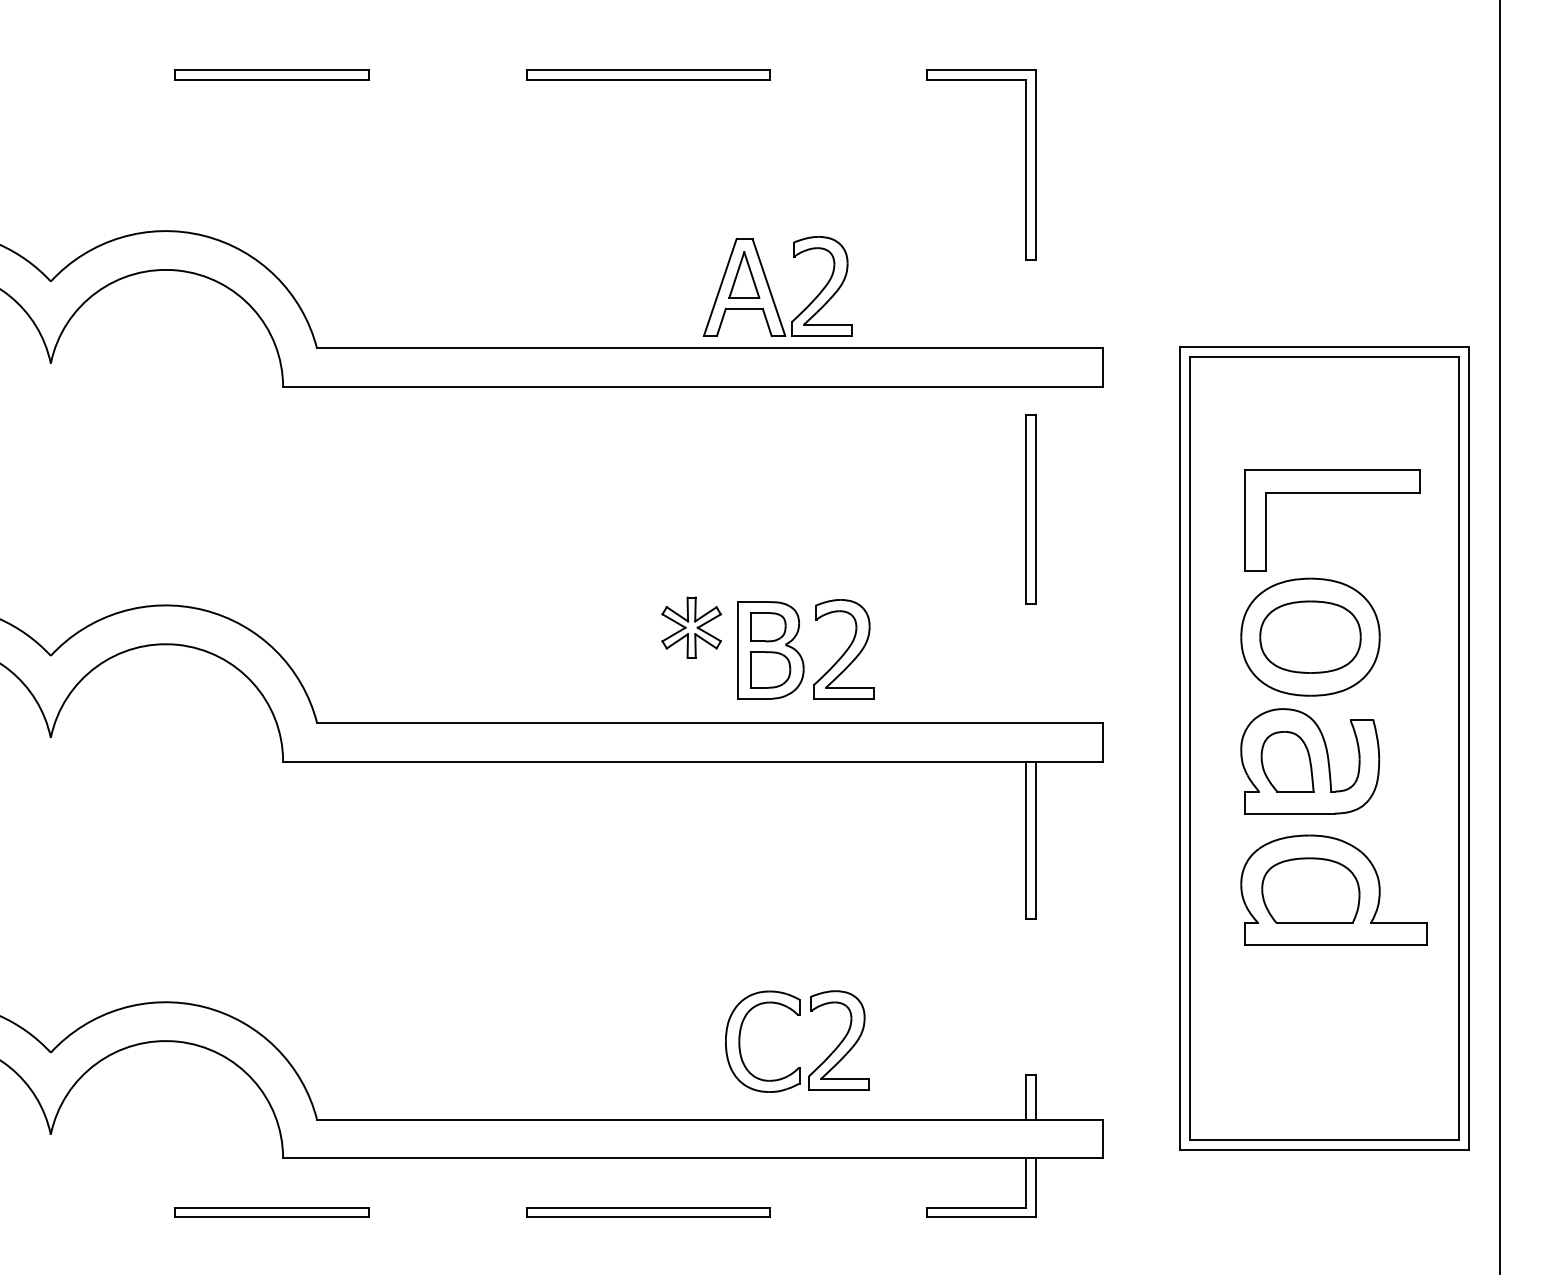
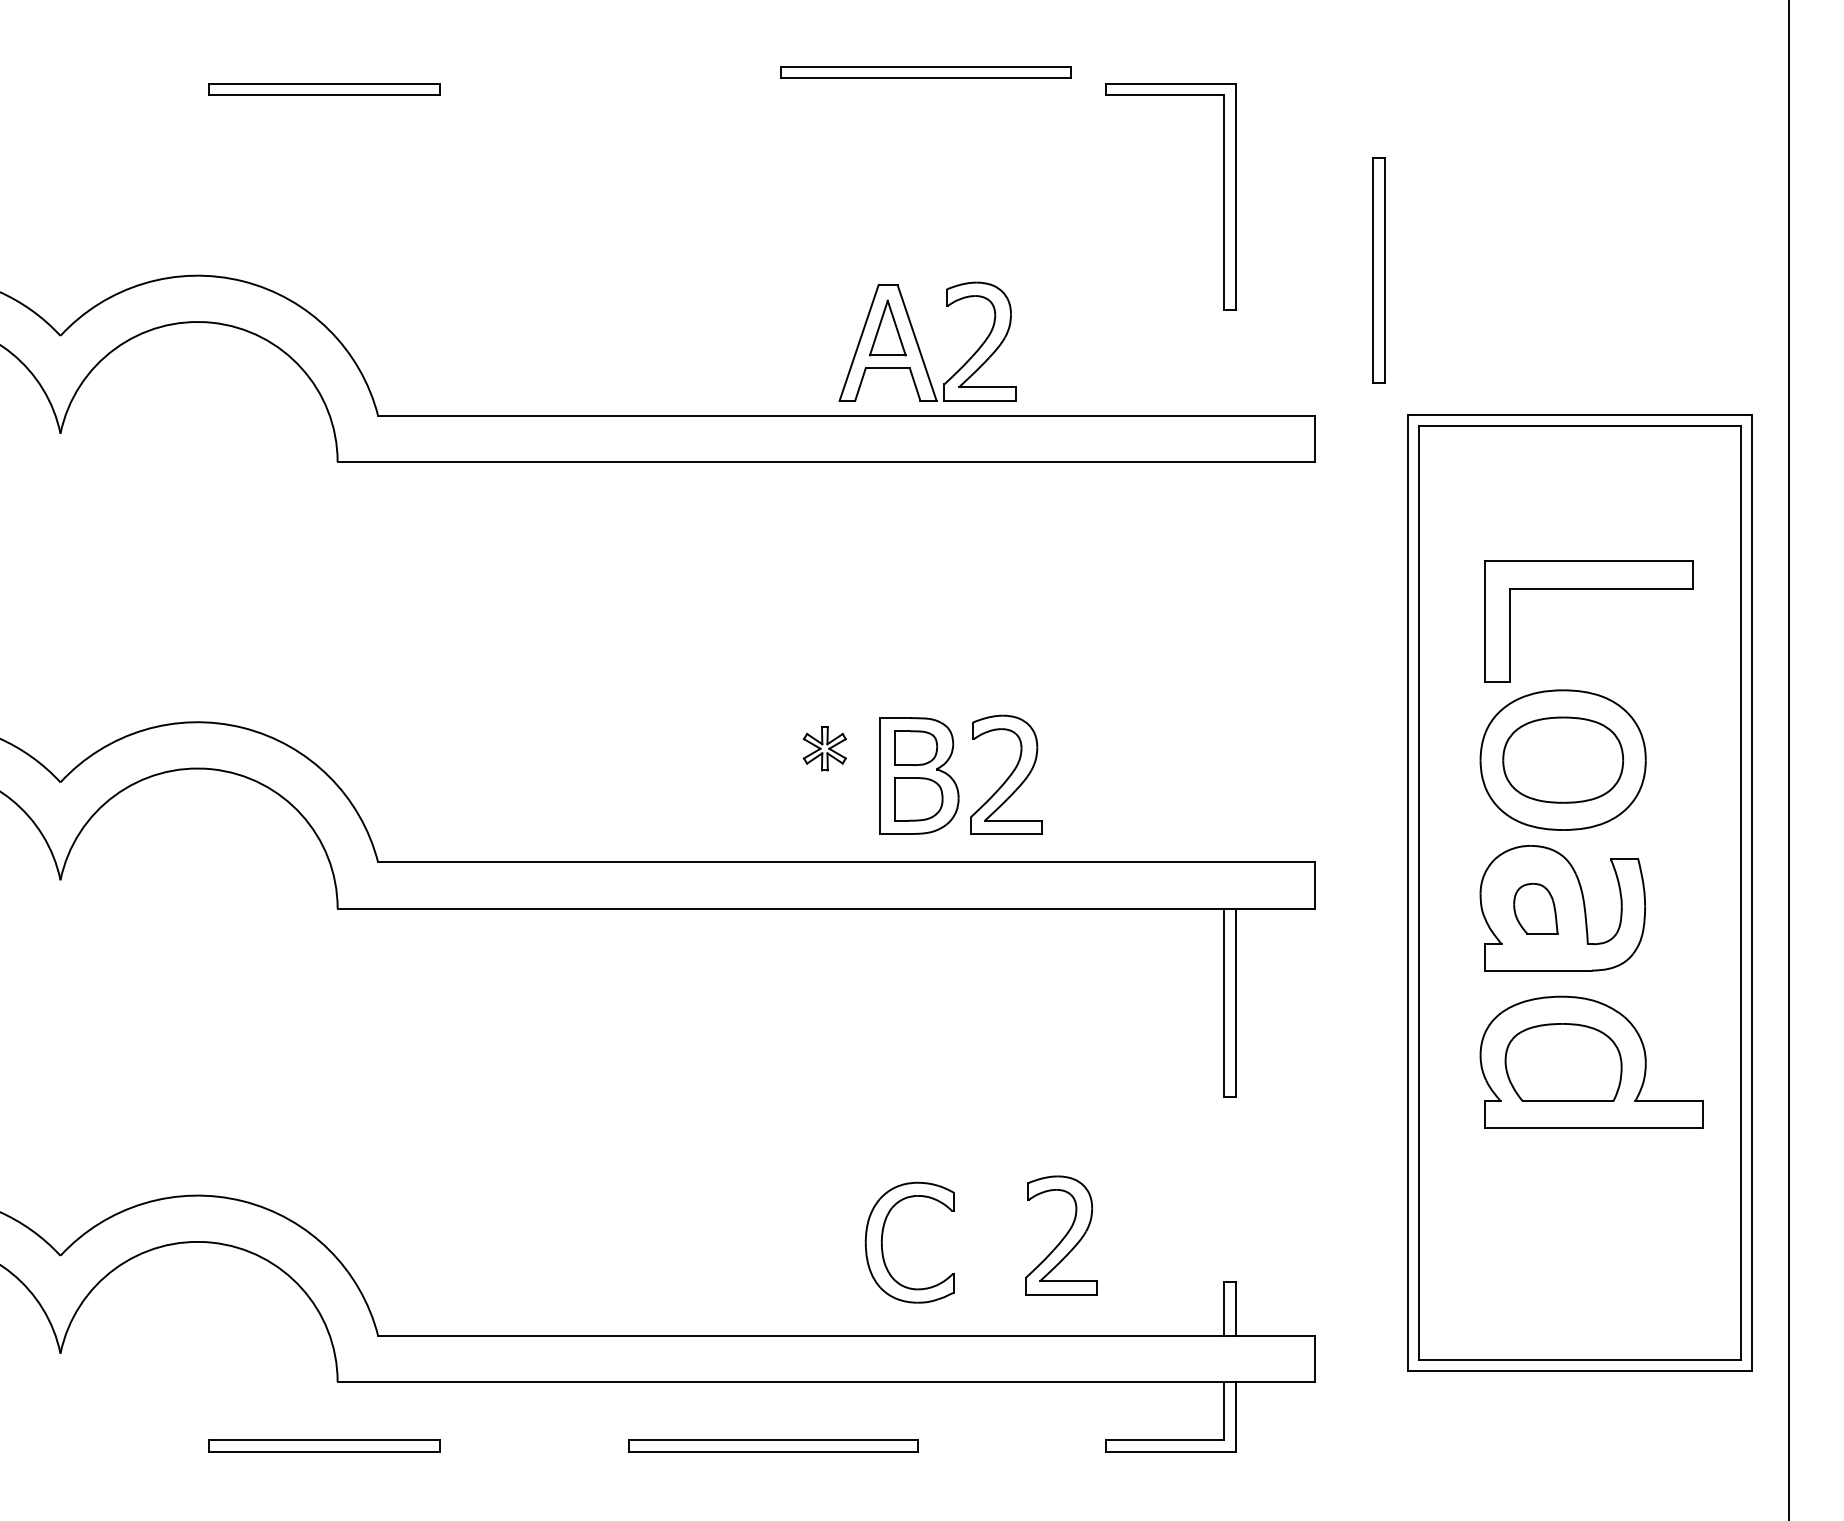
part: (648, 74) -> (926, 72), moved
part: (1030, 509) -> (1378, 270), moved
part: (691, 627) -> (824, 748), size x0.6
part: (1287, 761) -> (1535, 908), size x0.7
part: (838, 1040) -> (1060, 1235), moved

